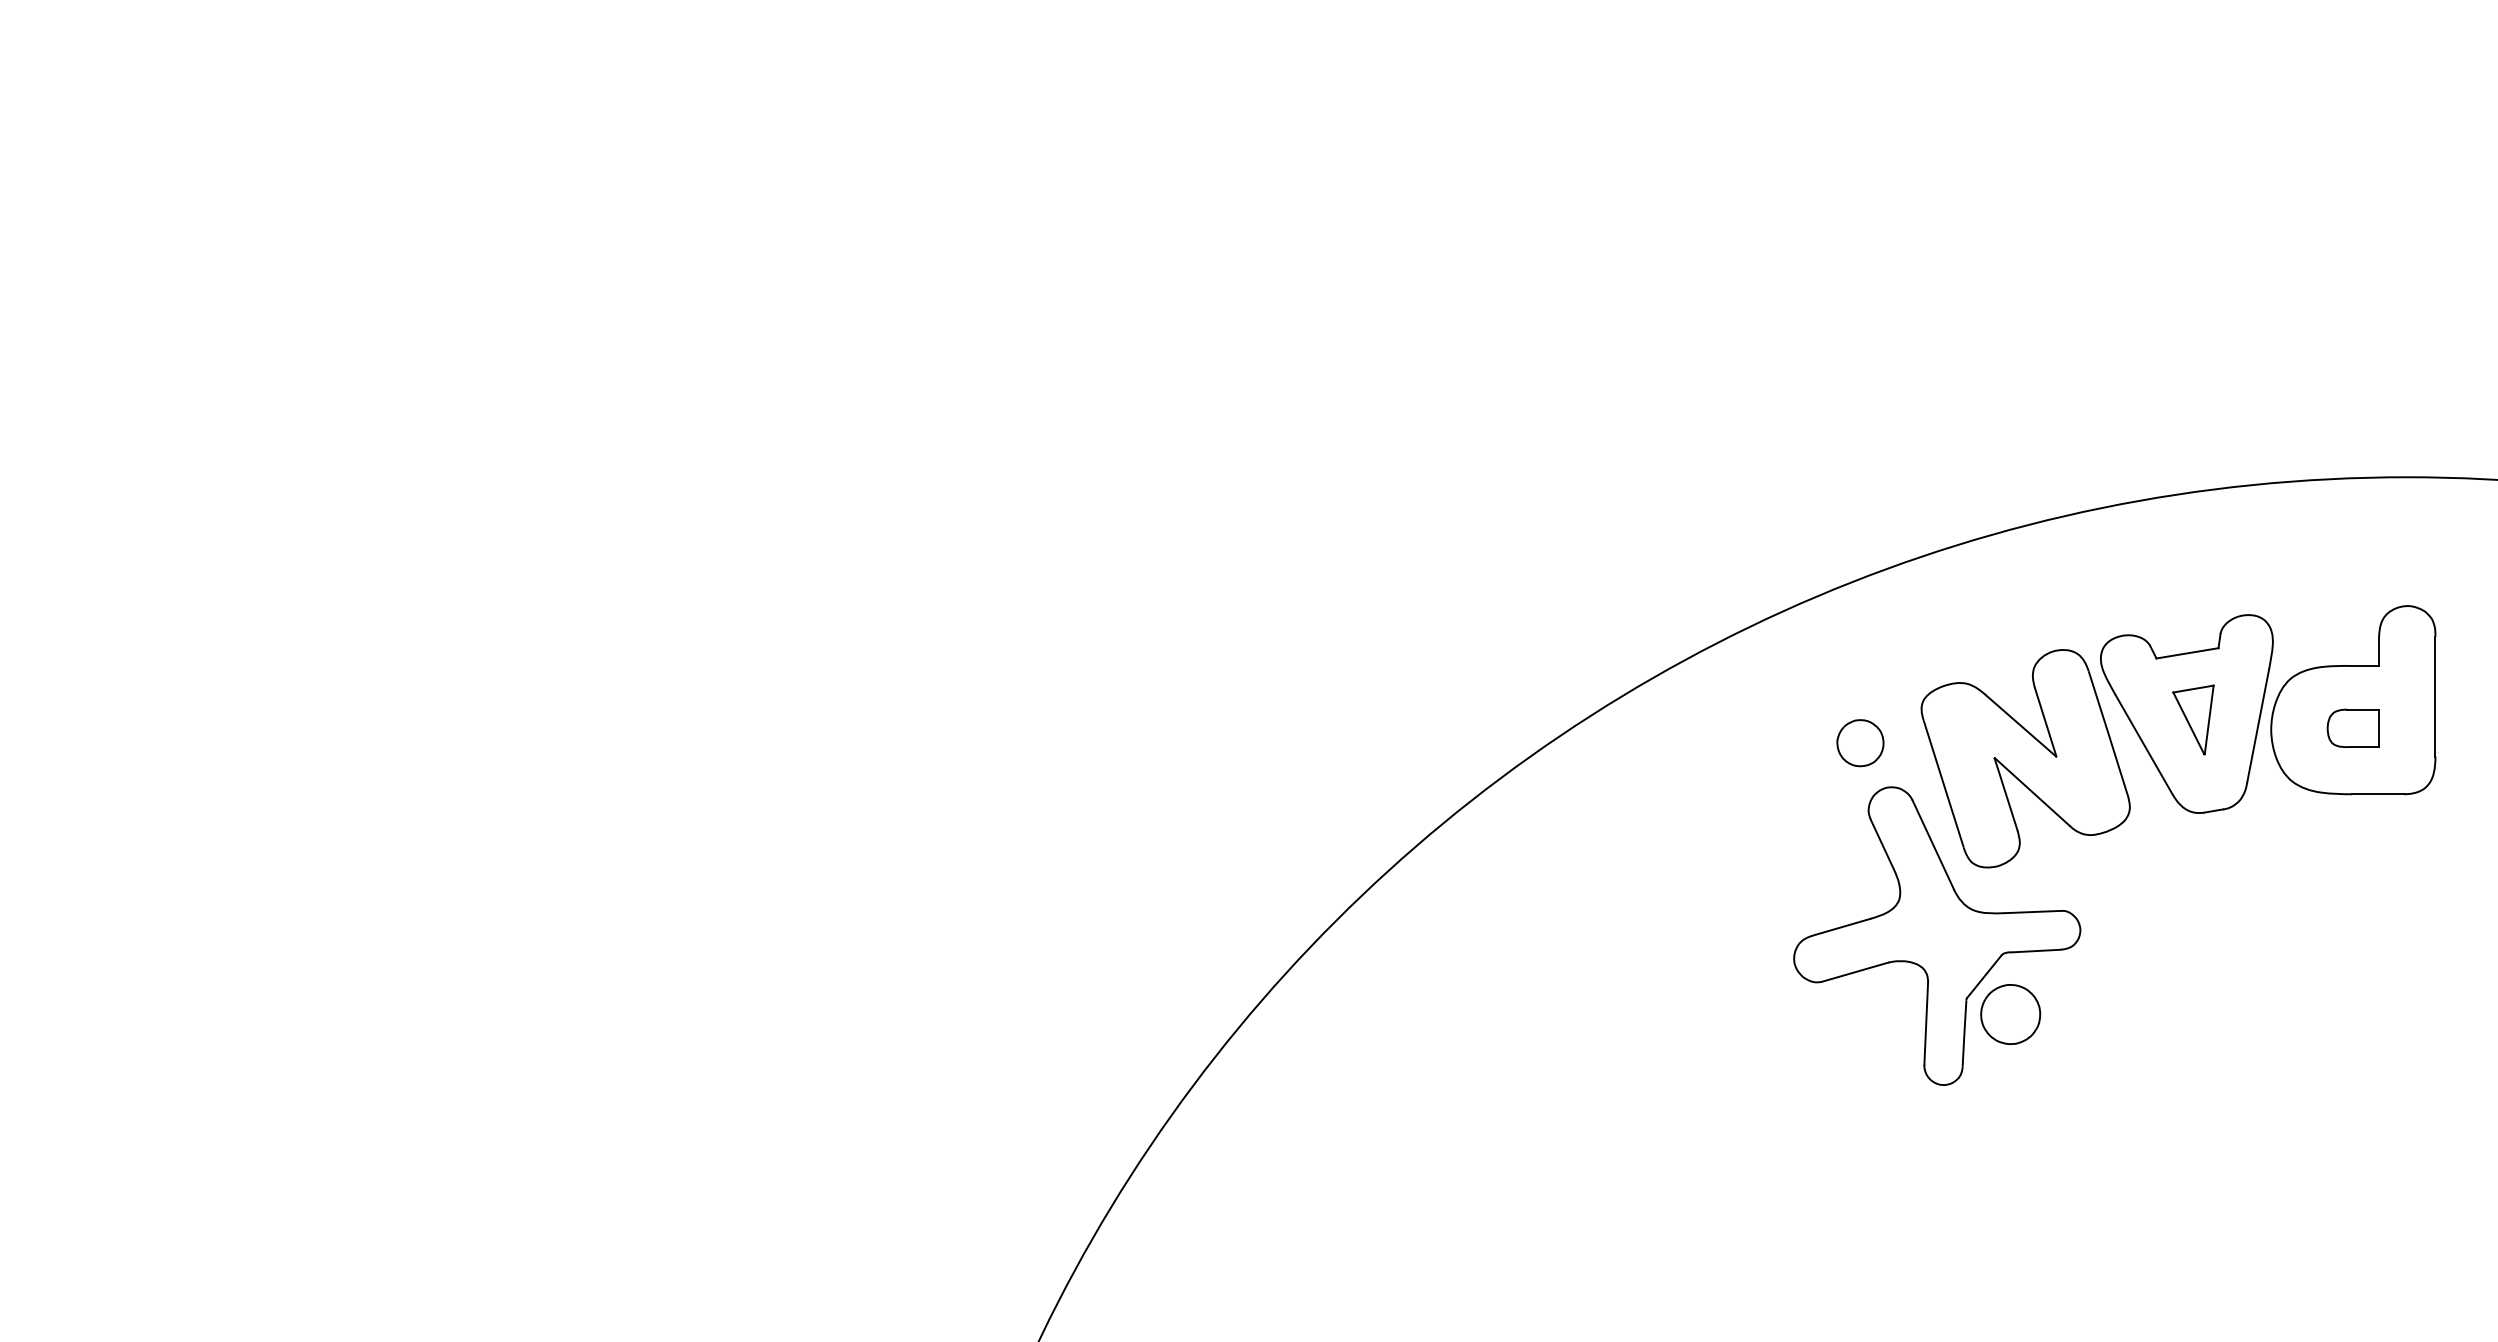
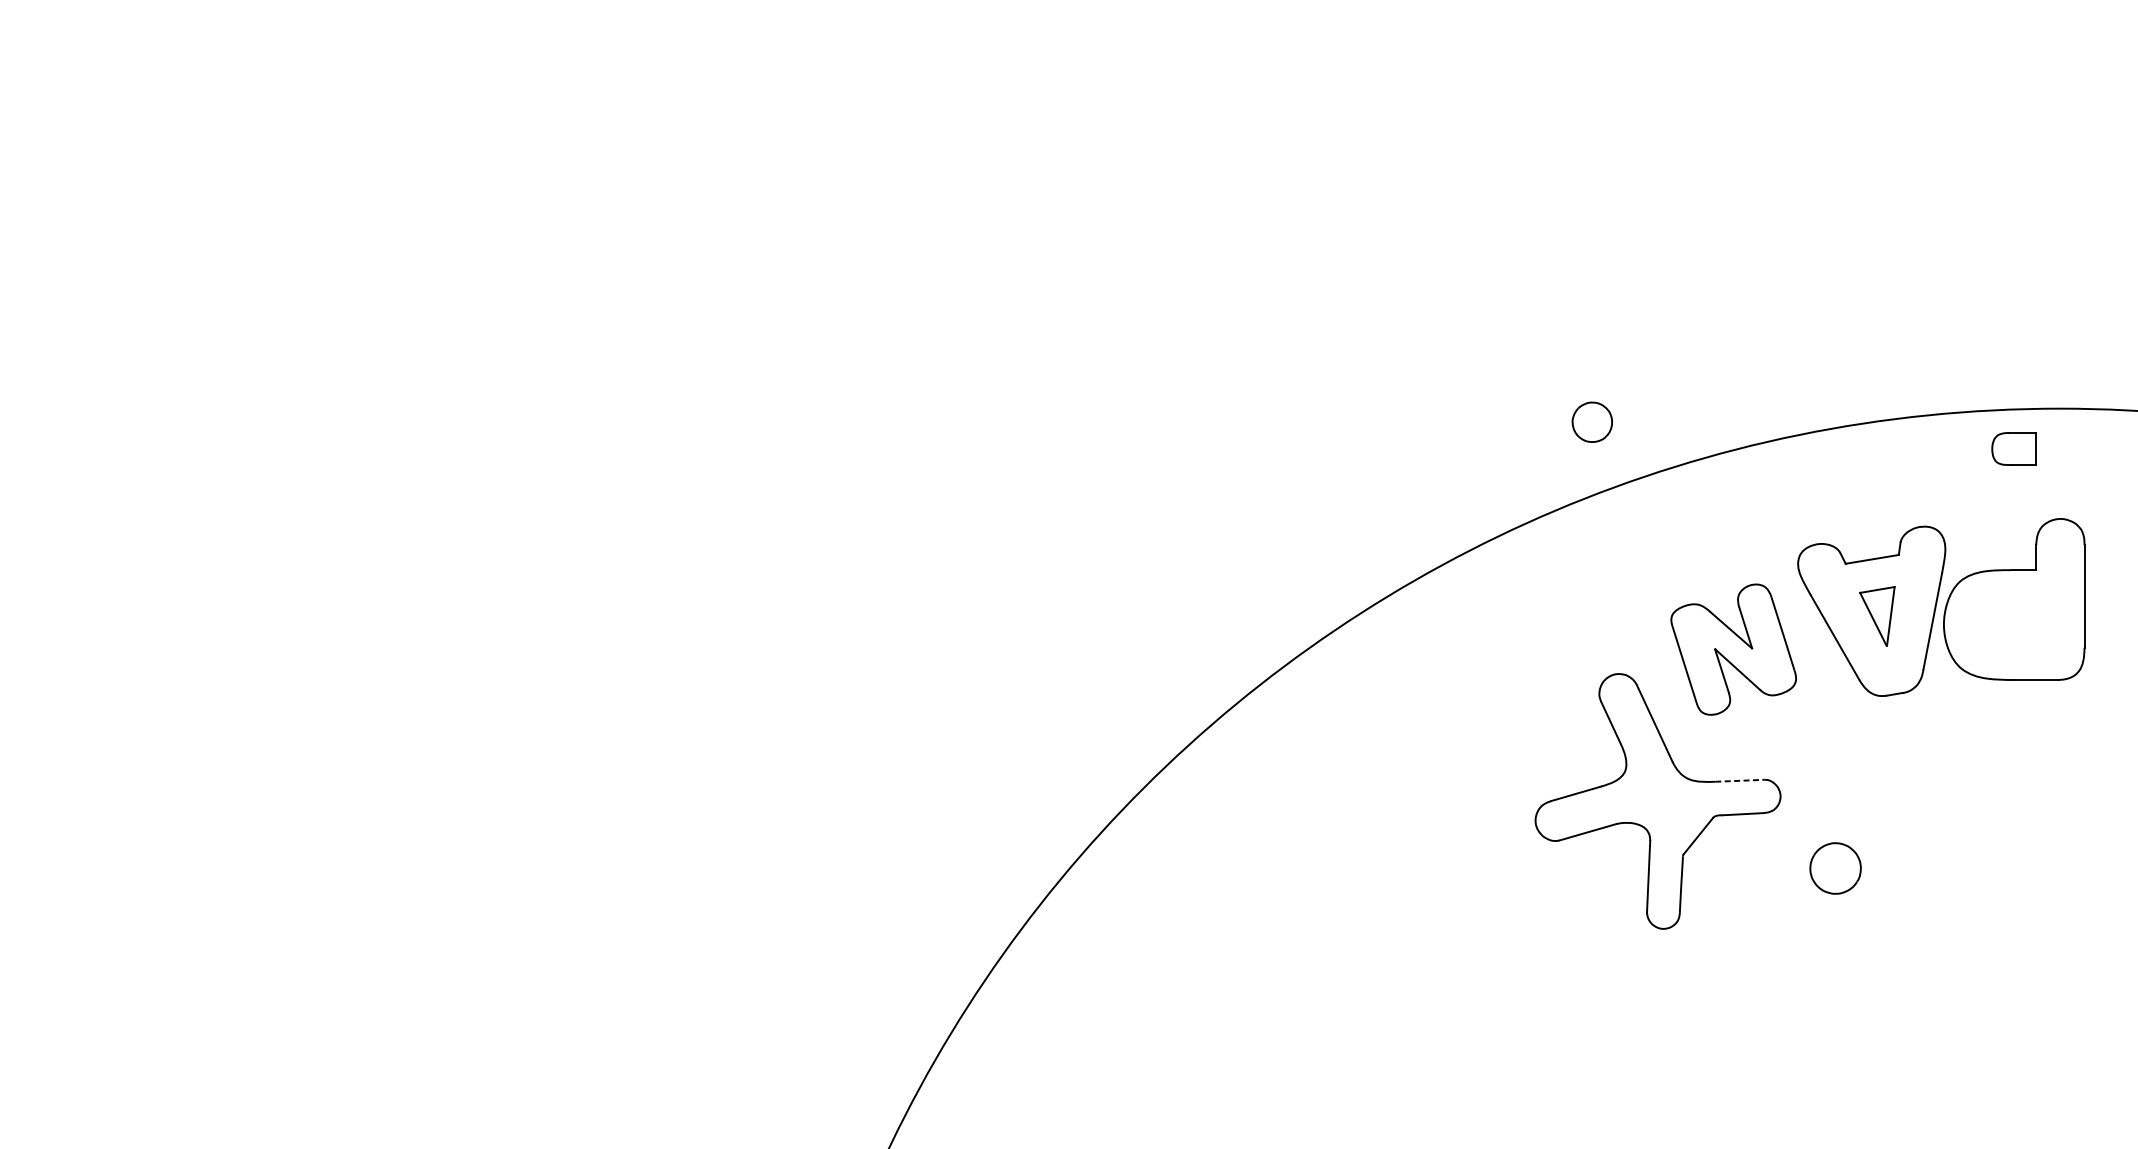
part: (2352, 727) -> (2013, 448), moved
part: (1860, 743) -> (1592, 422), moved
part: (2025, 758) -> (1733, 649), size x0.7
line: (2032, 912) -> (1739, 781), solid -> dashed
part: (2010, 1014) -> (1835, 868), moved

